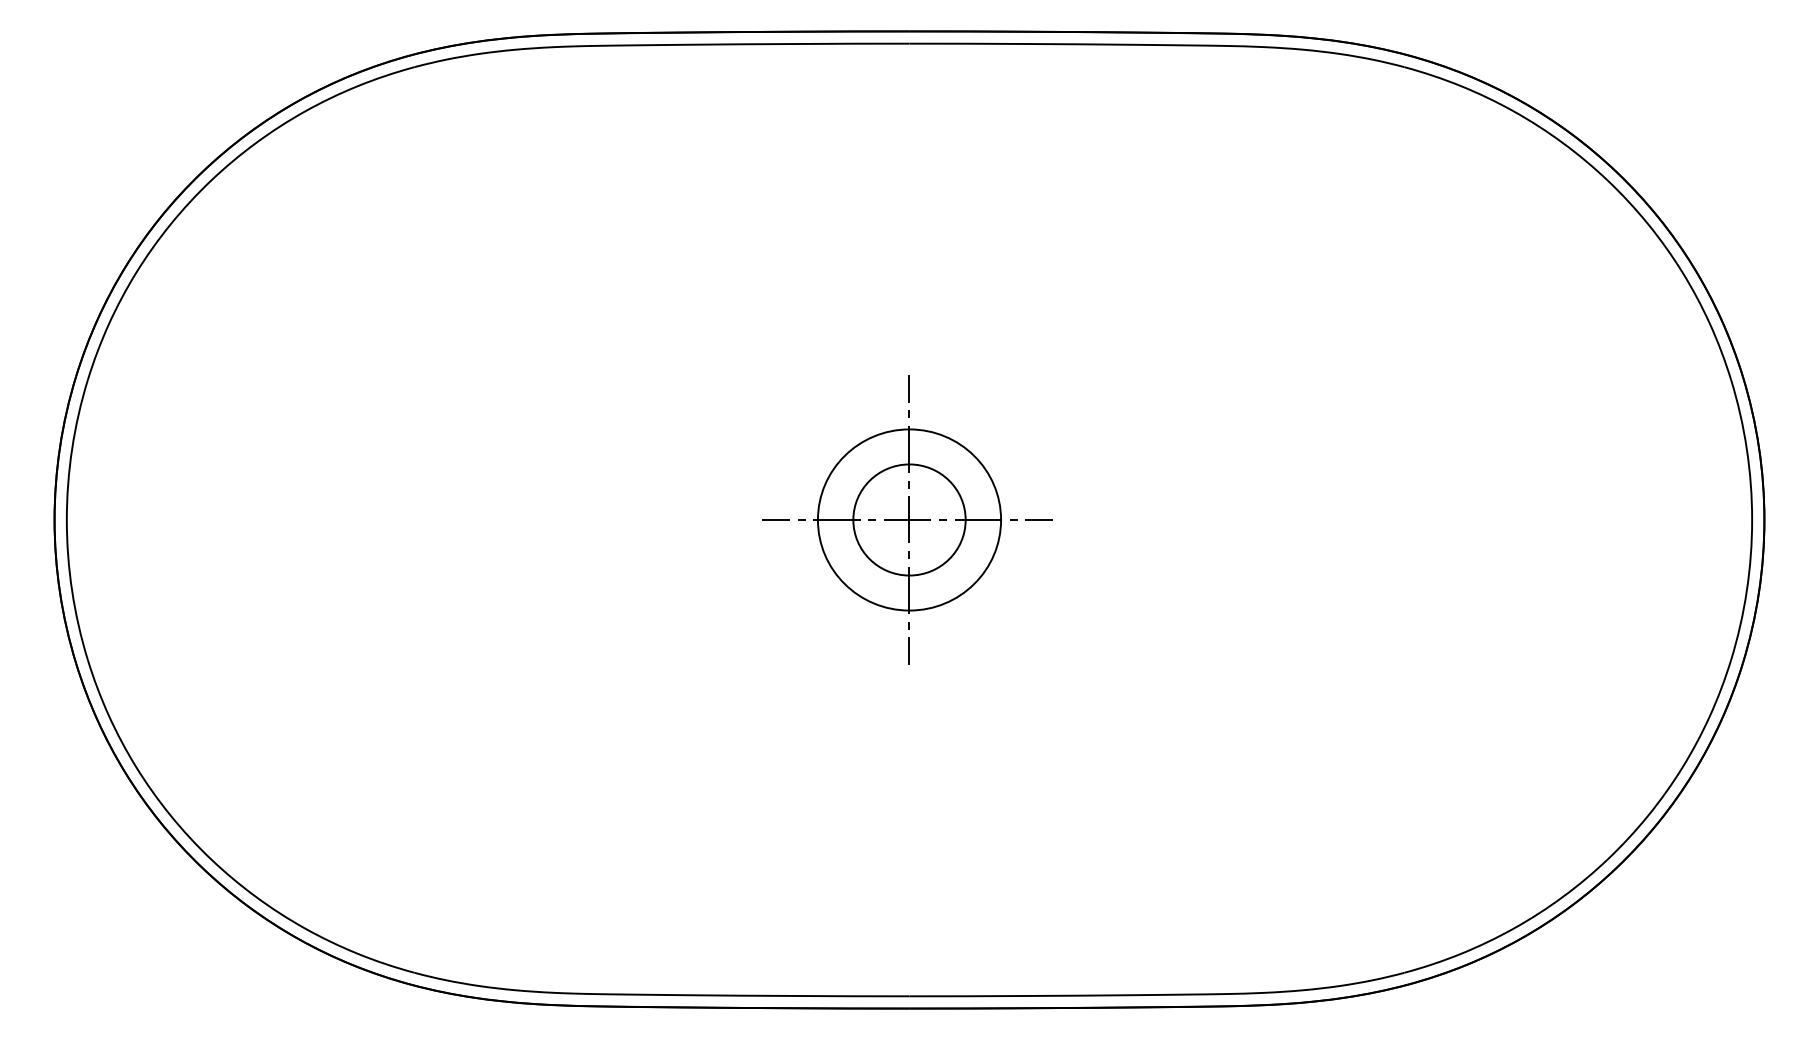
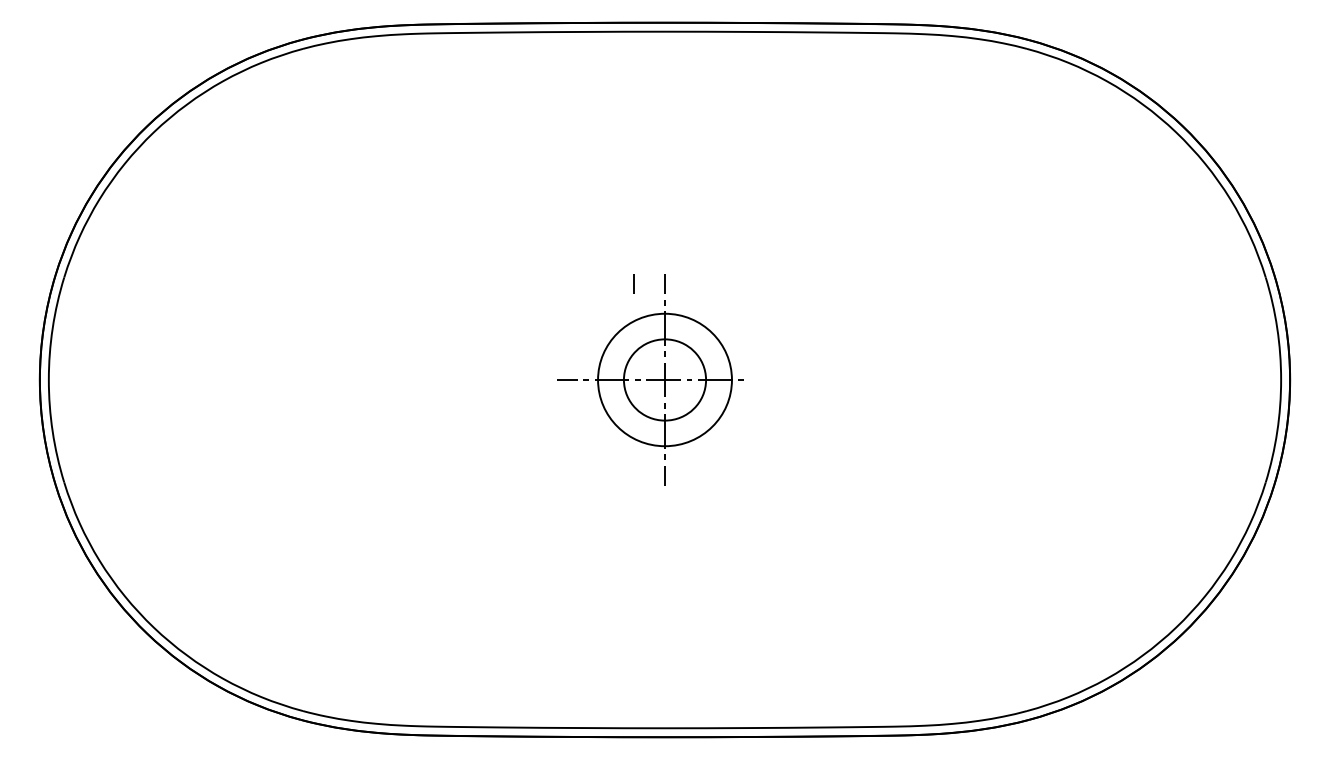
line: (866, 388) -> (633, 283), added
line: (1038, 519) -> (759, 379), removed

